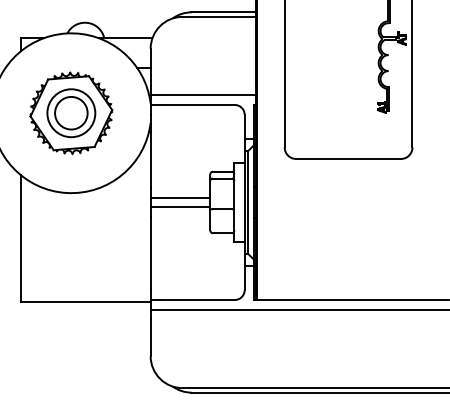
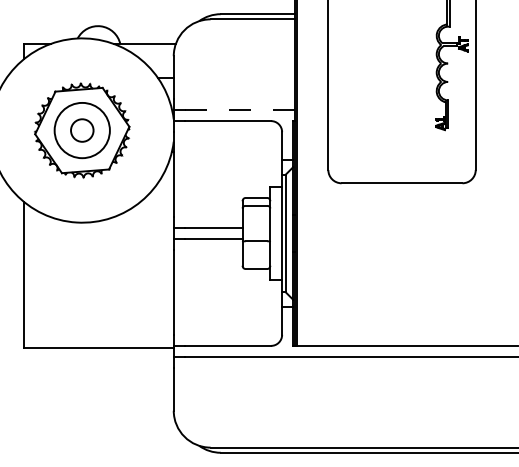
line: (208, 95) -> (240, 110), solid -> dashed
circle: (71, 113) -> (82, 130), size x0.6

